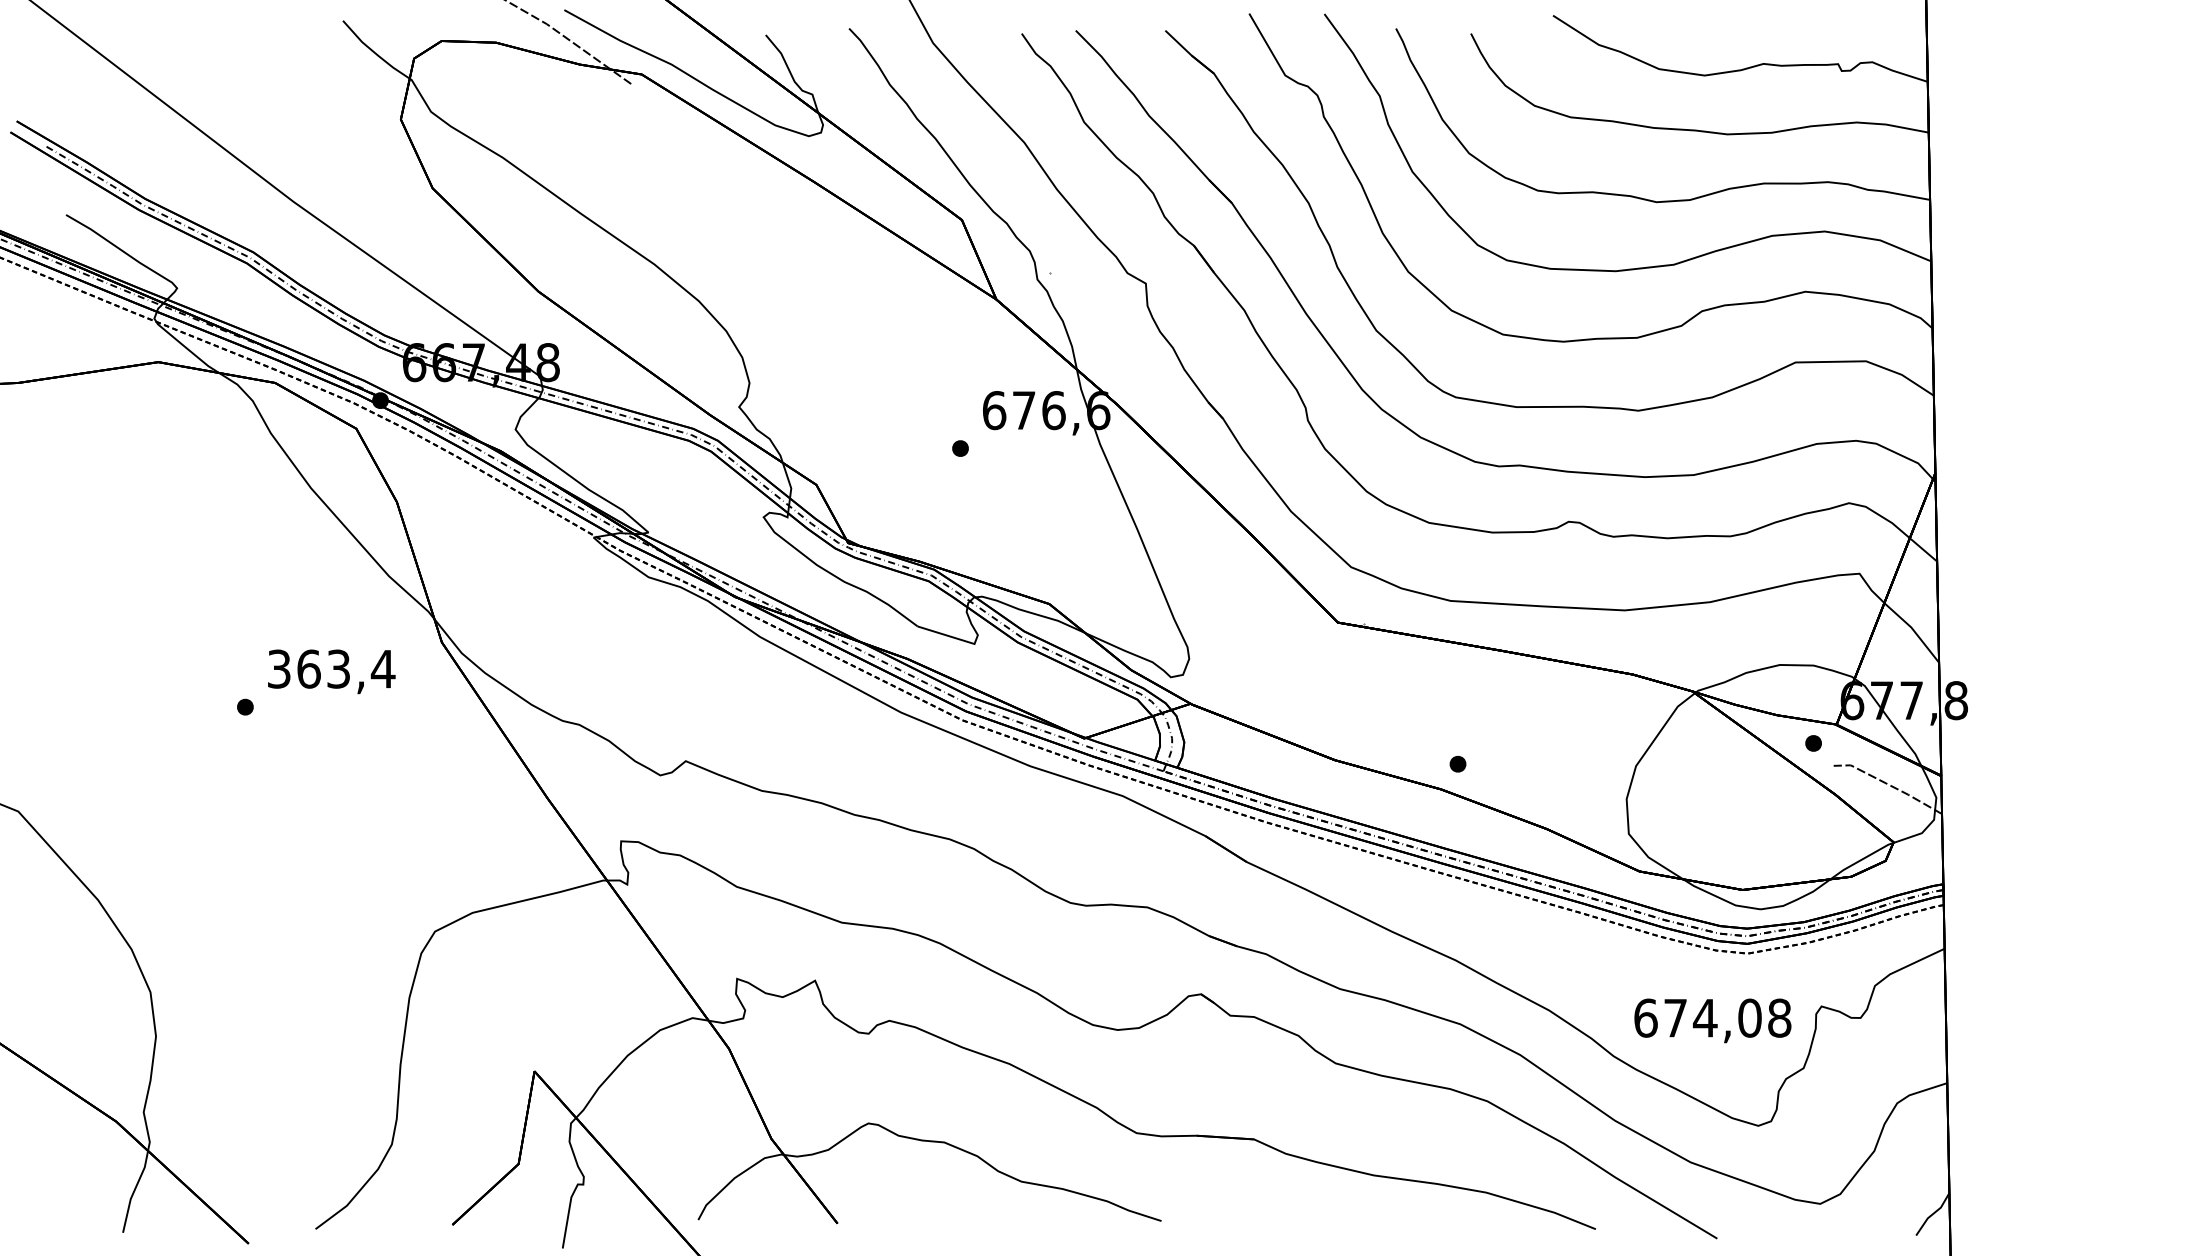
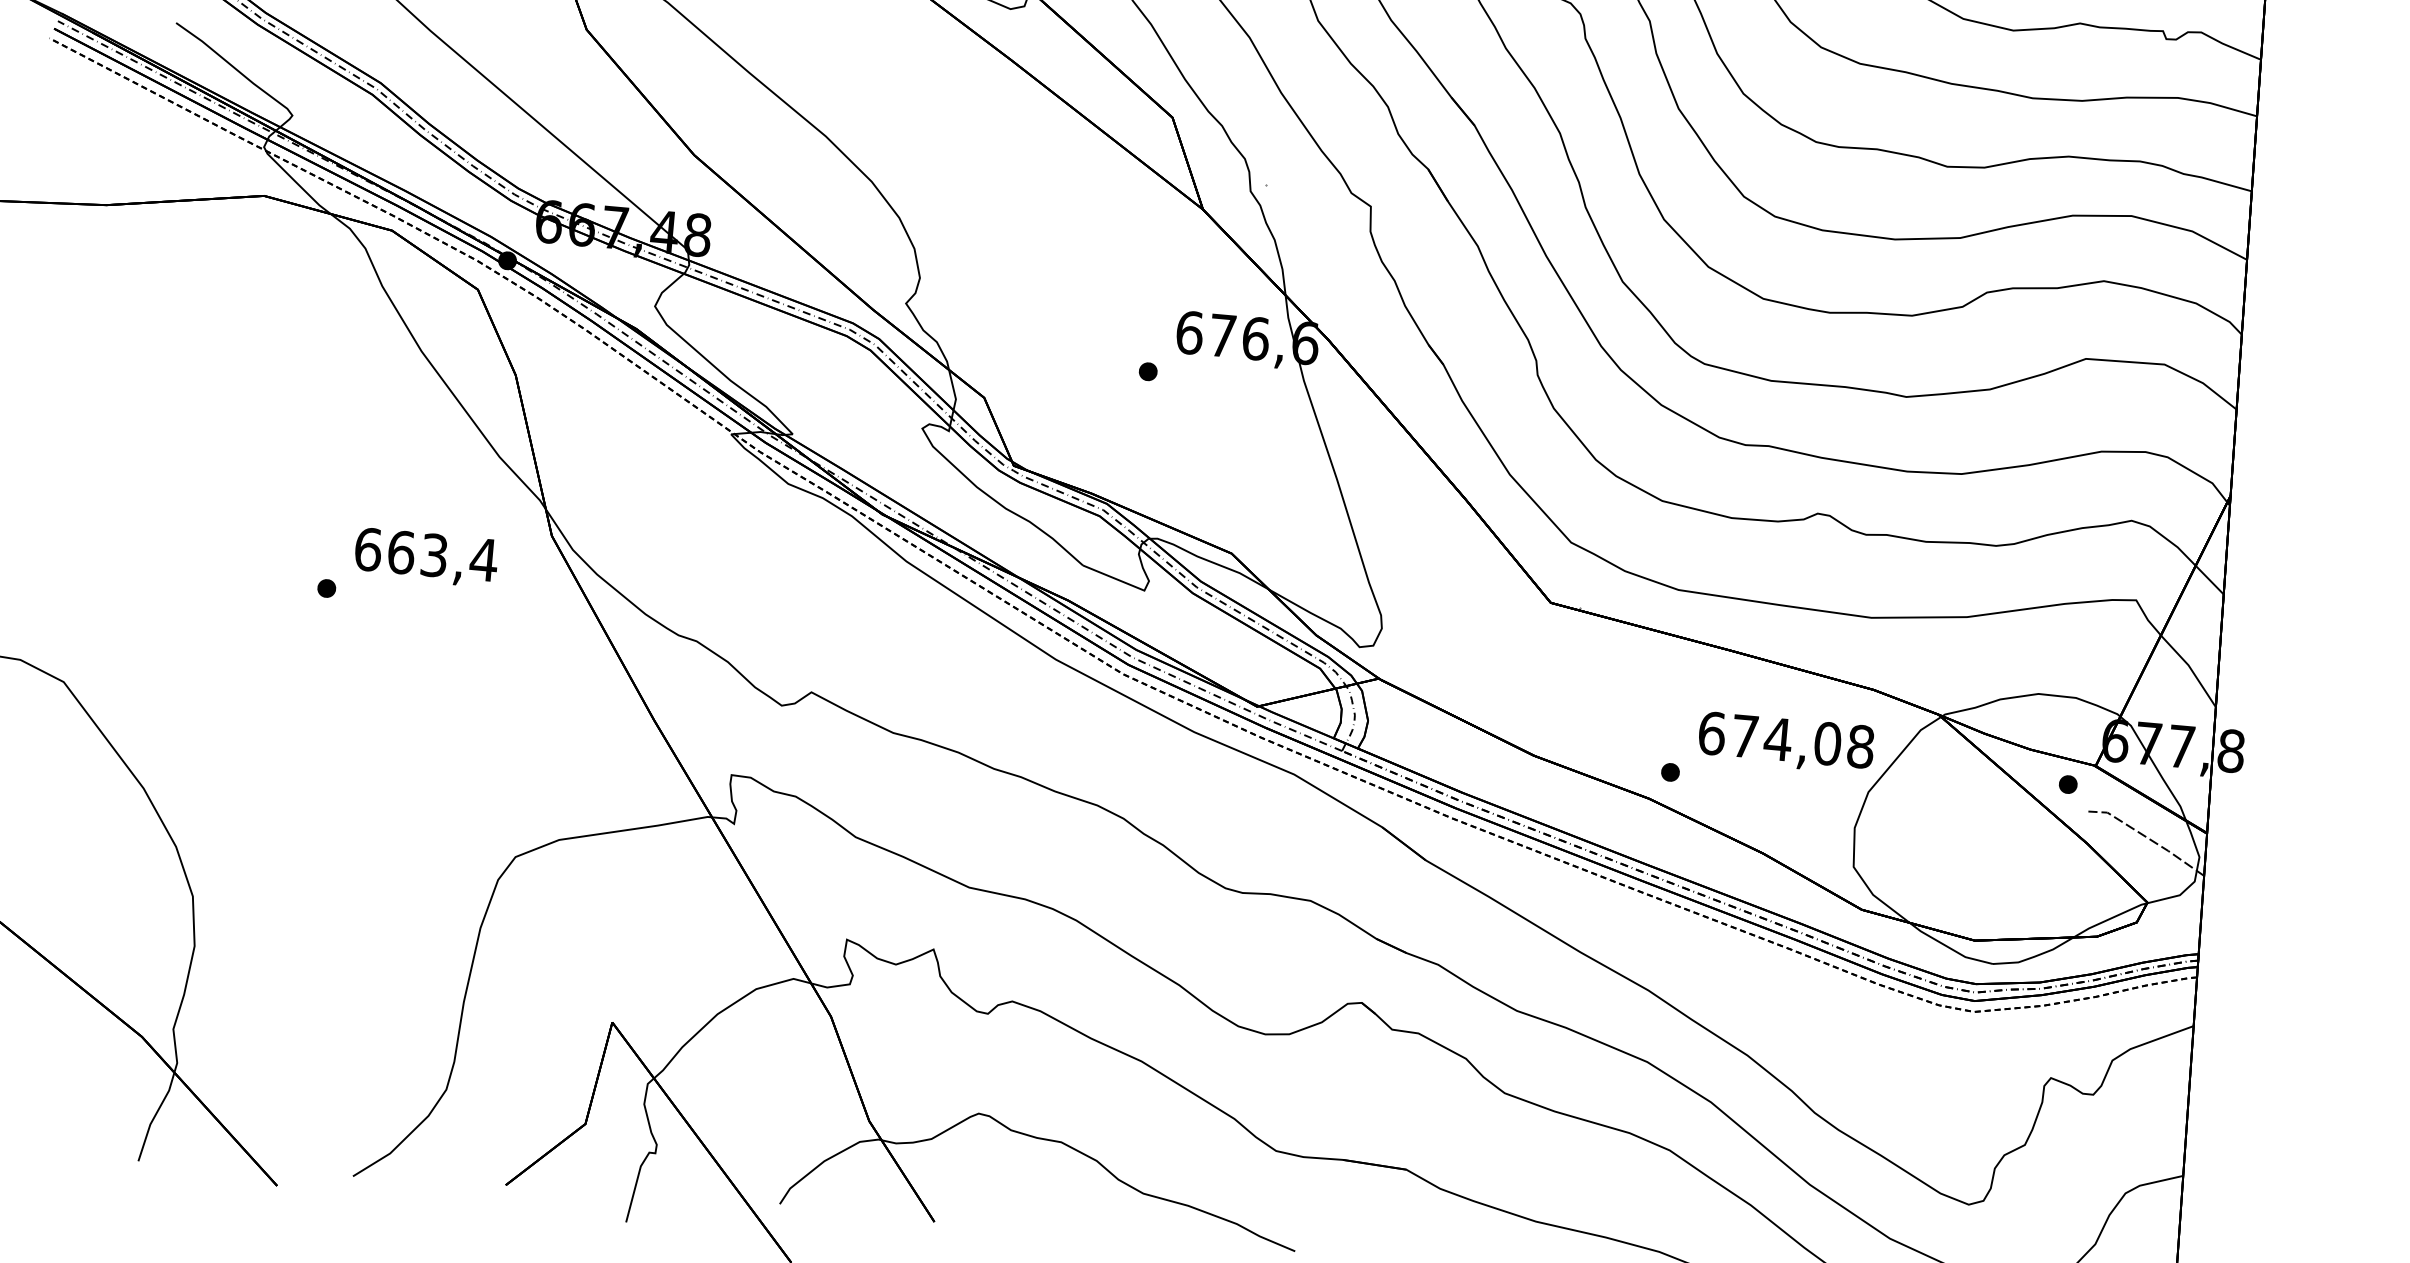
text: (279, 668) -> (368, 548), 363,4 -> 663,4
text: (1712, 1020) -> (1785, 742), moved

